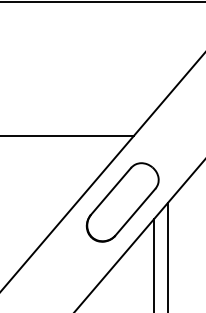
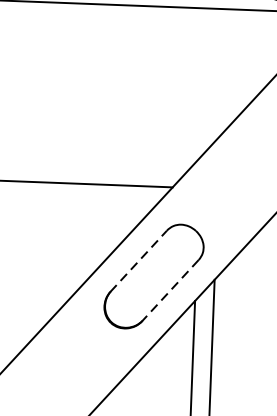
line: (110, 191) -> (138, 261), solid -> dashed
line: (135, 212) -> (170, 290), solid -> dashed

